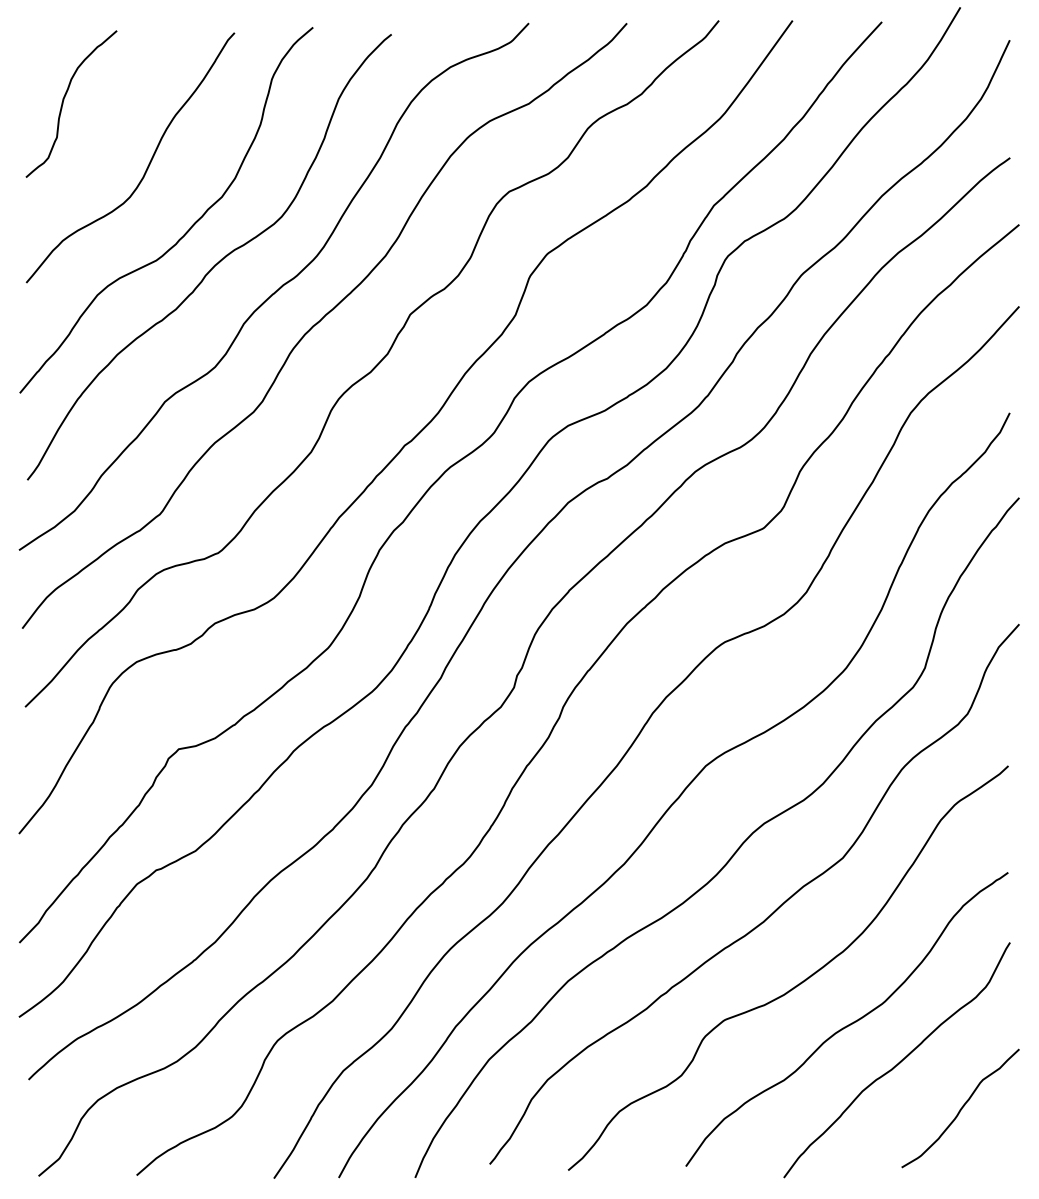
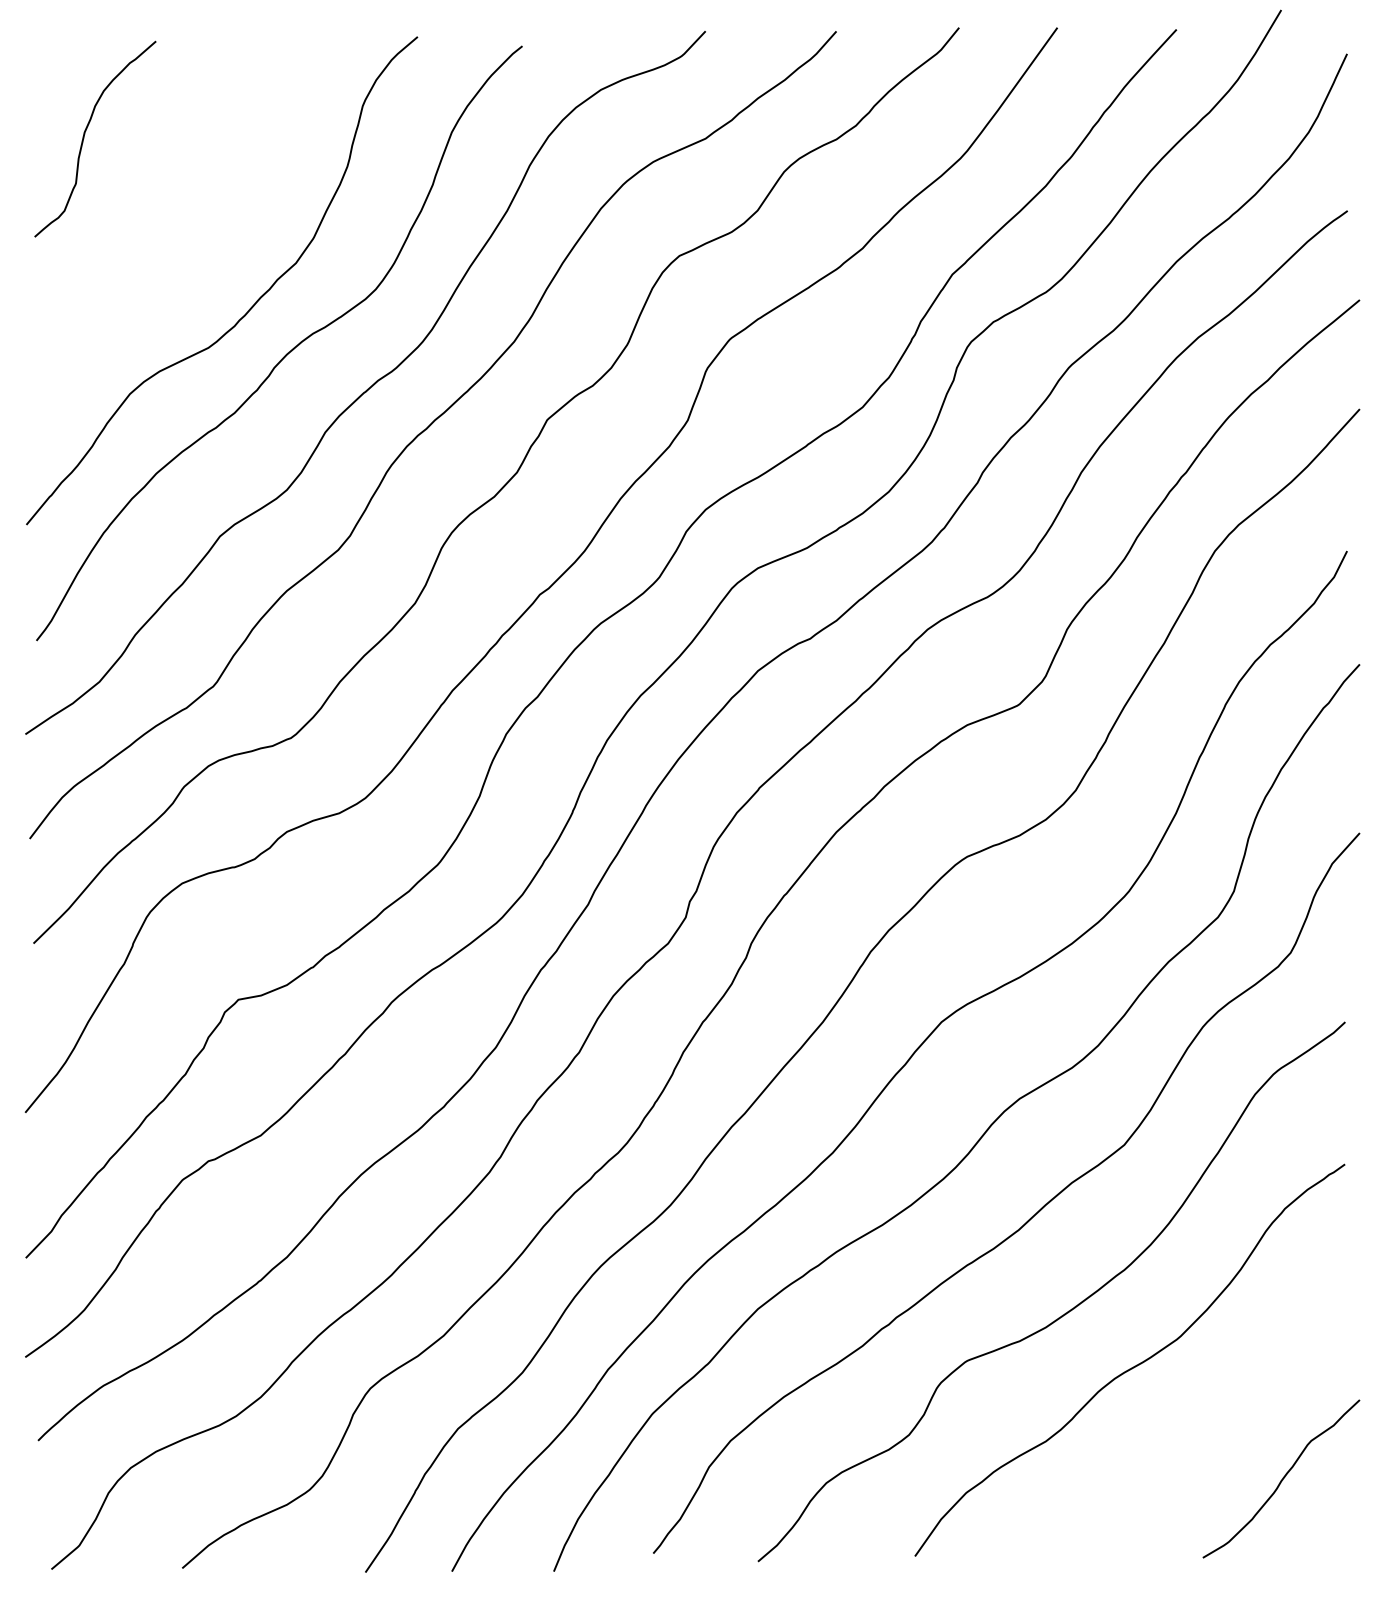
curve: (148, 165) -> (197, 220), removed
curve: (899, 1062) -> (1199, 1417), removed

